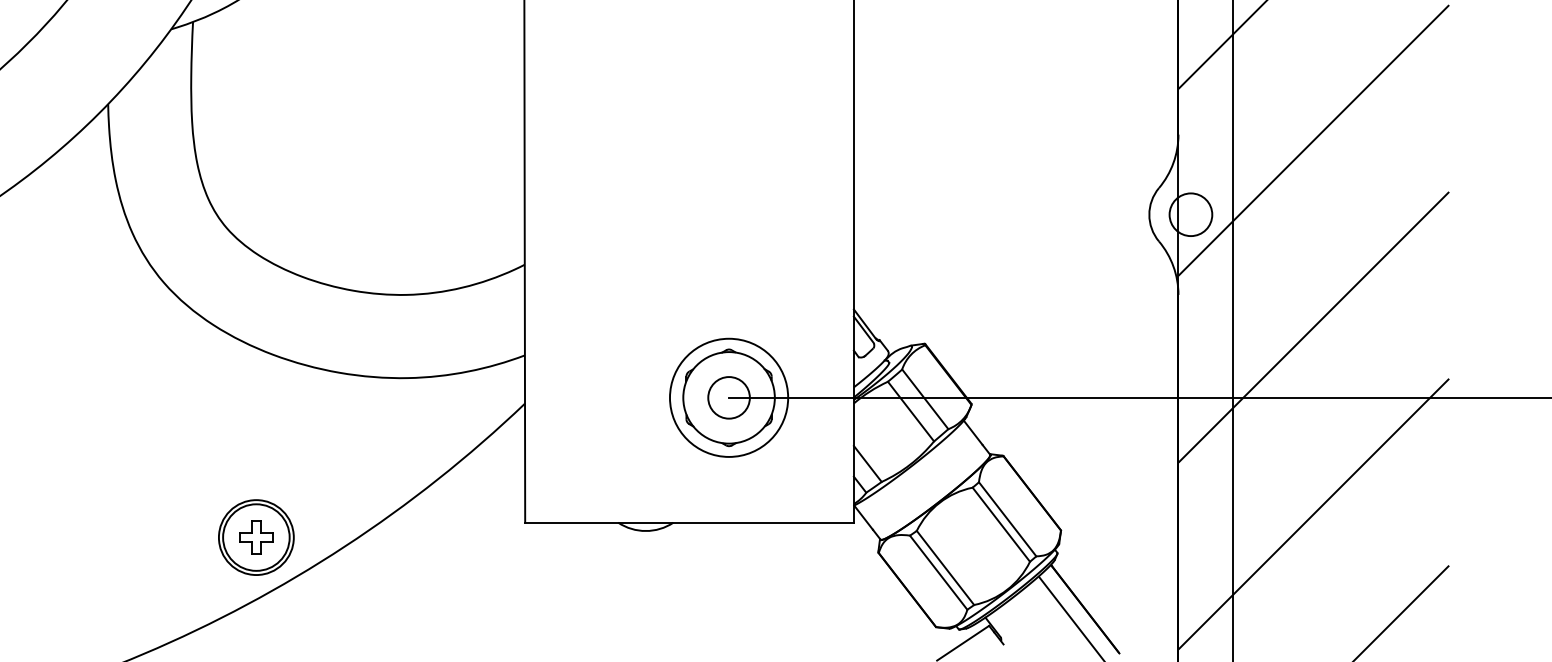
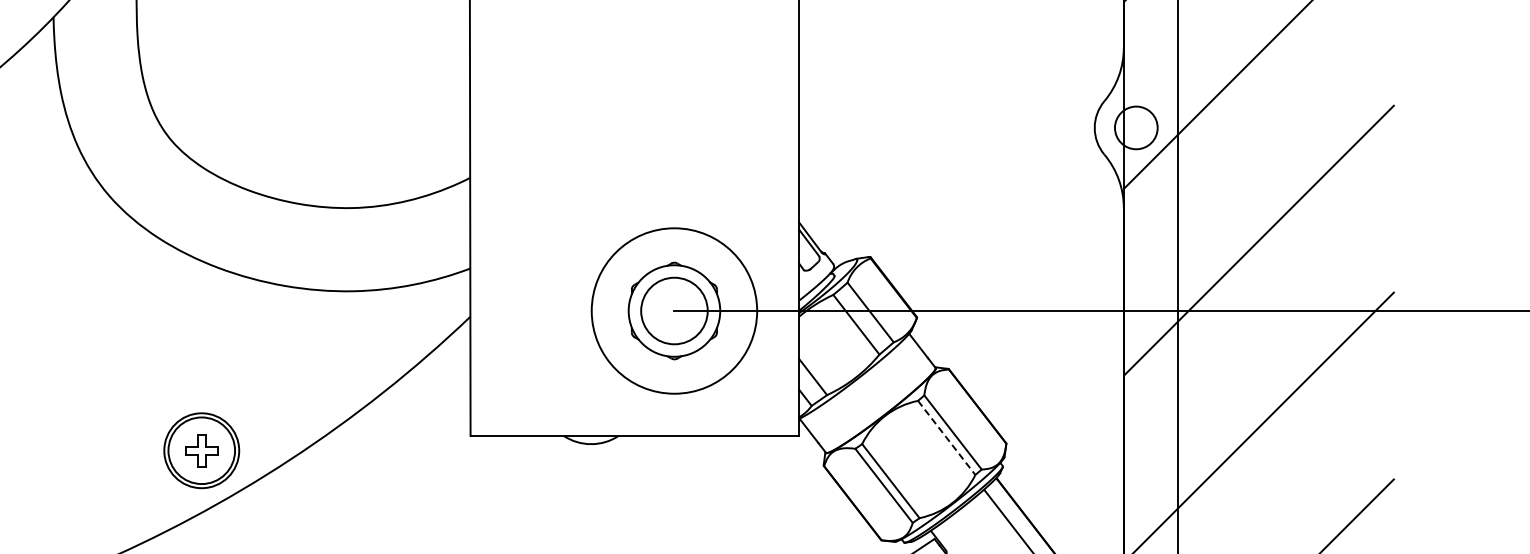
circle: (728, 397) -> (673, 310), size x1.6
circle: (729, 397) -> (674, 310), size x1.4
line: (1001, 524) -> (946, 437), solid -> dashed

